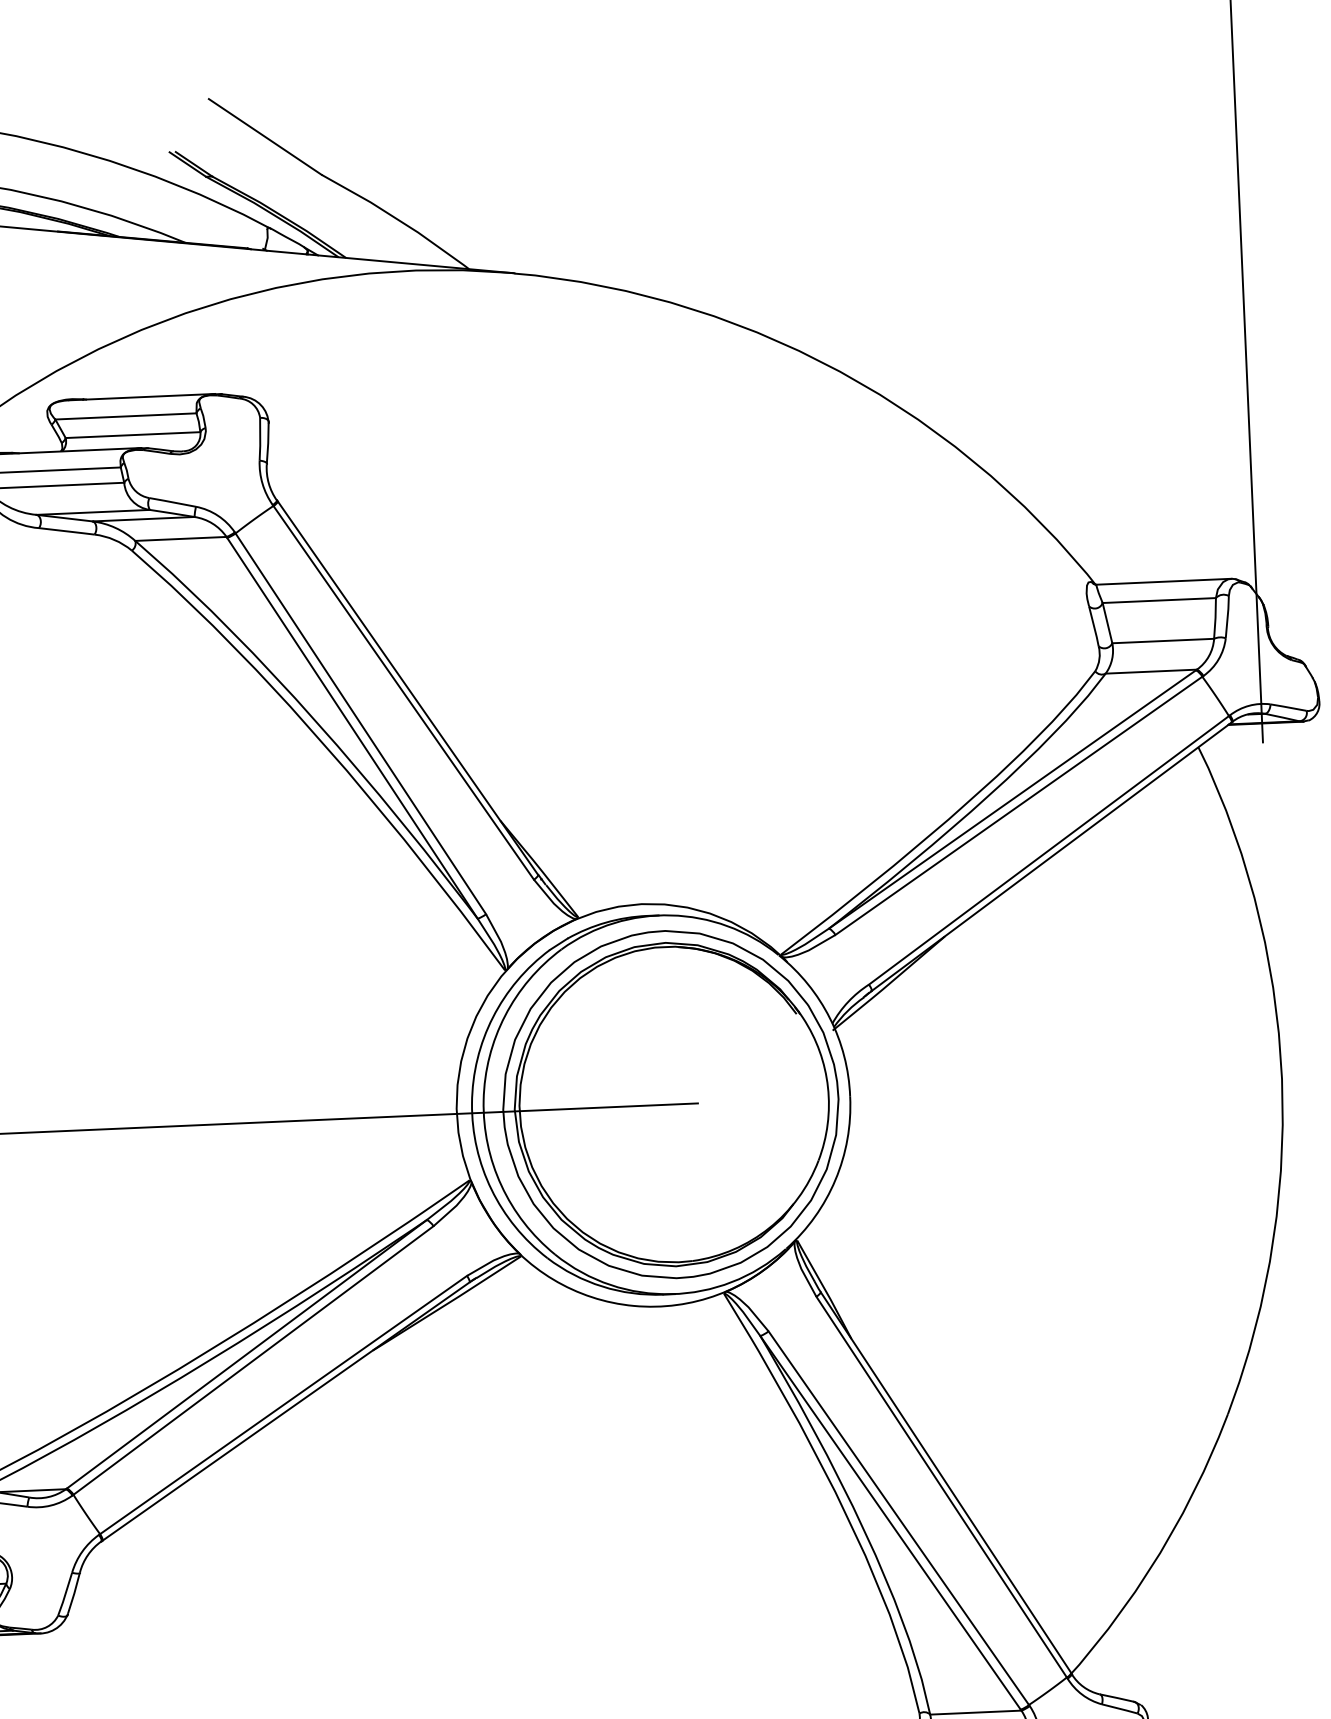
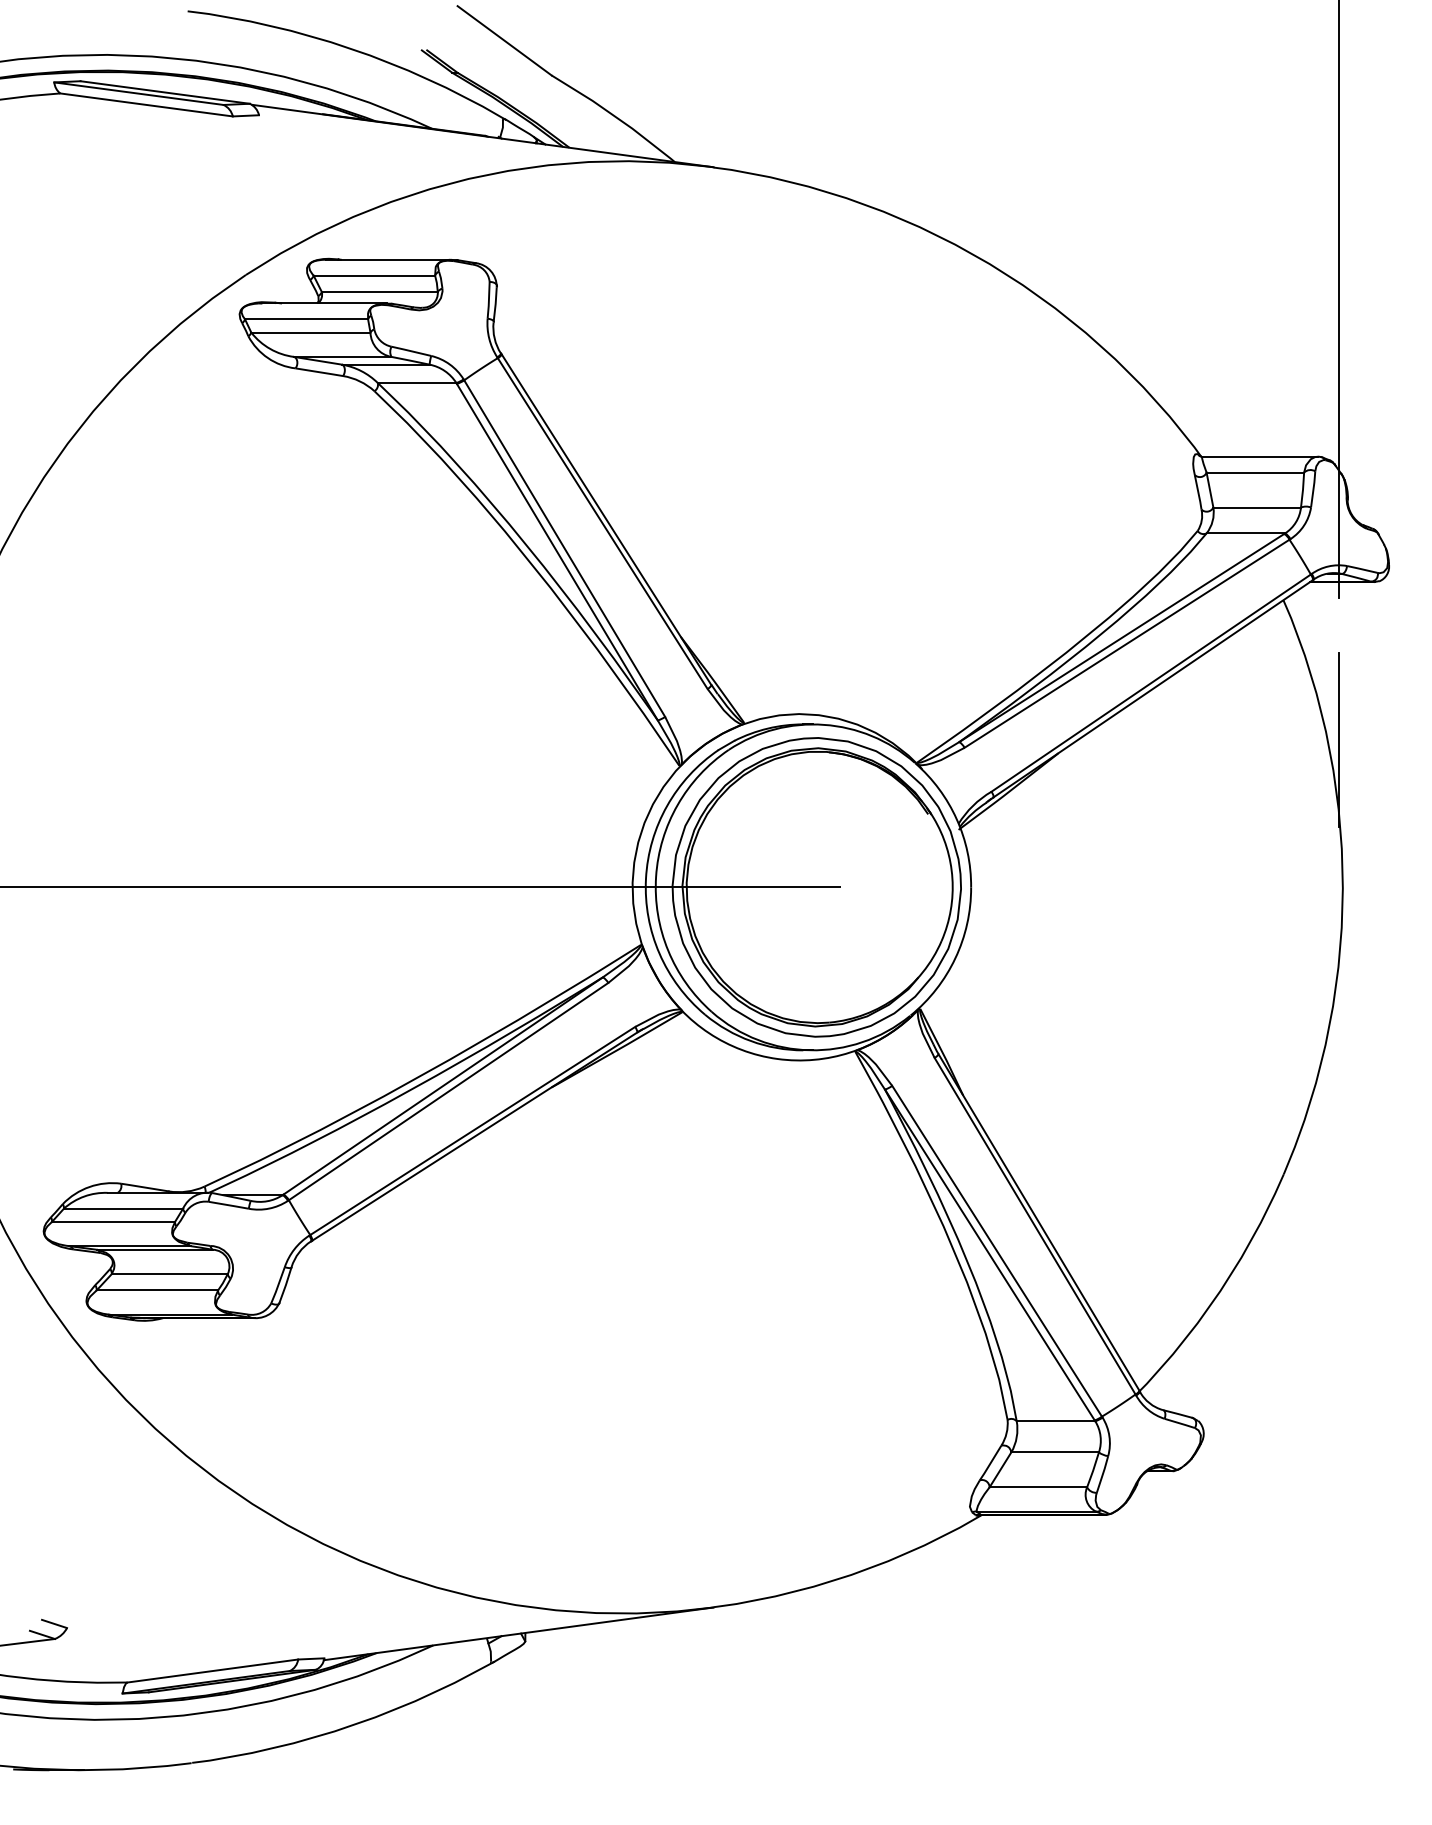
line: (1270, 906) -> (1339, 739), added

